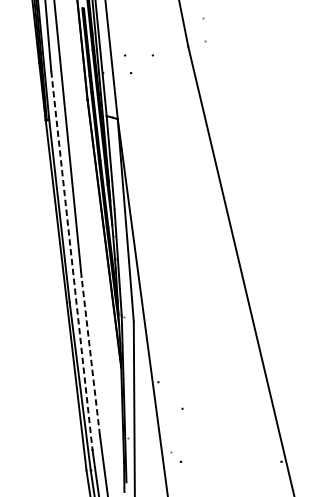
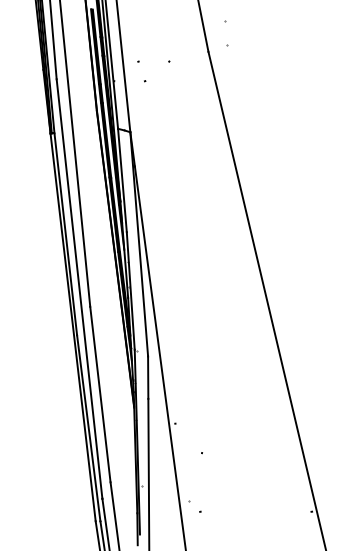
line: (71, 260) -> (79, 288), dashed -> solid
line: (90, 355) -> (100, 394), dashed -> solid

